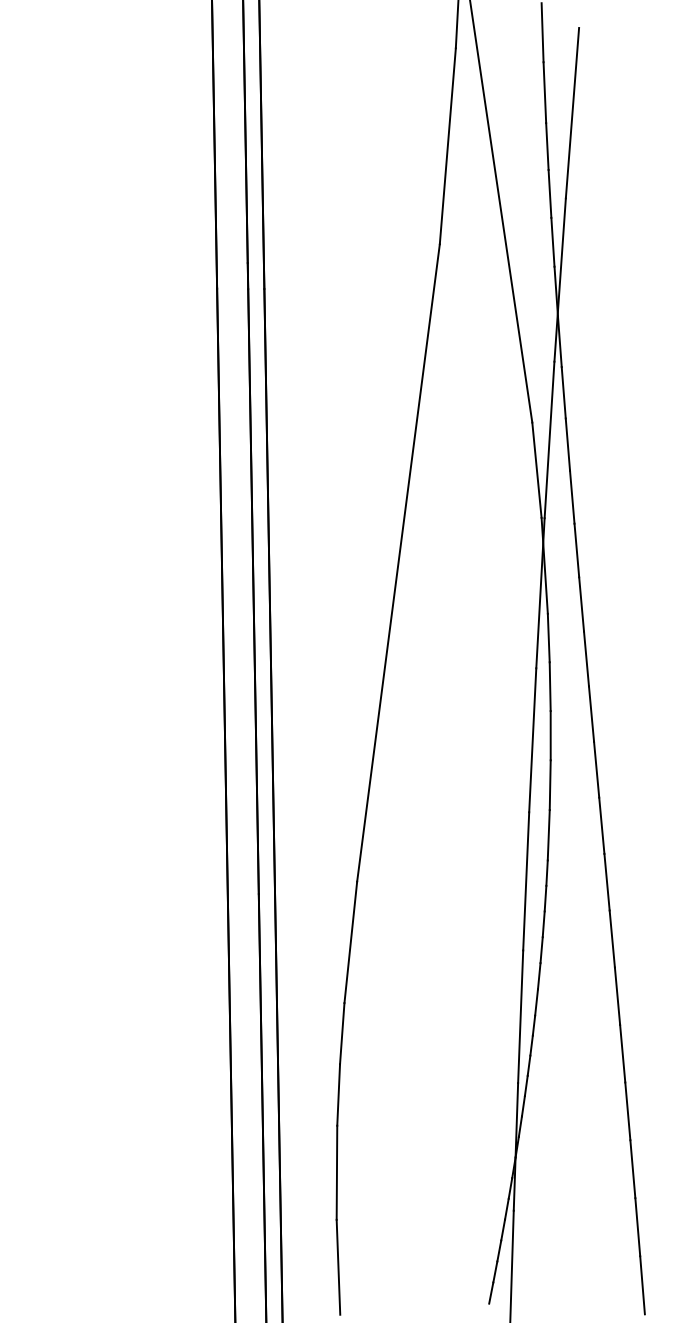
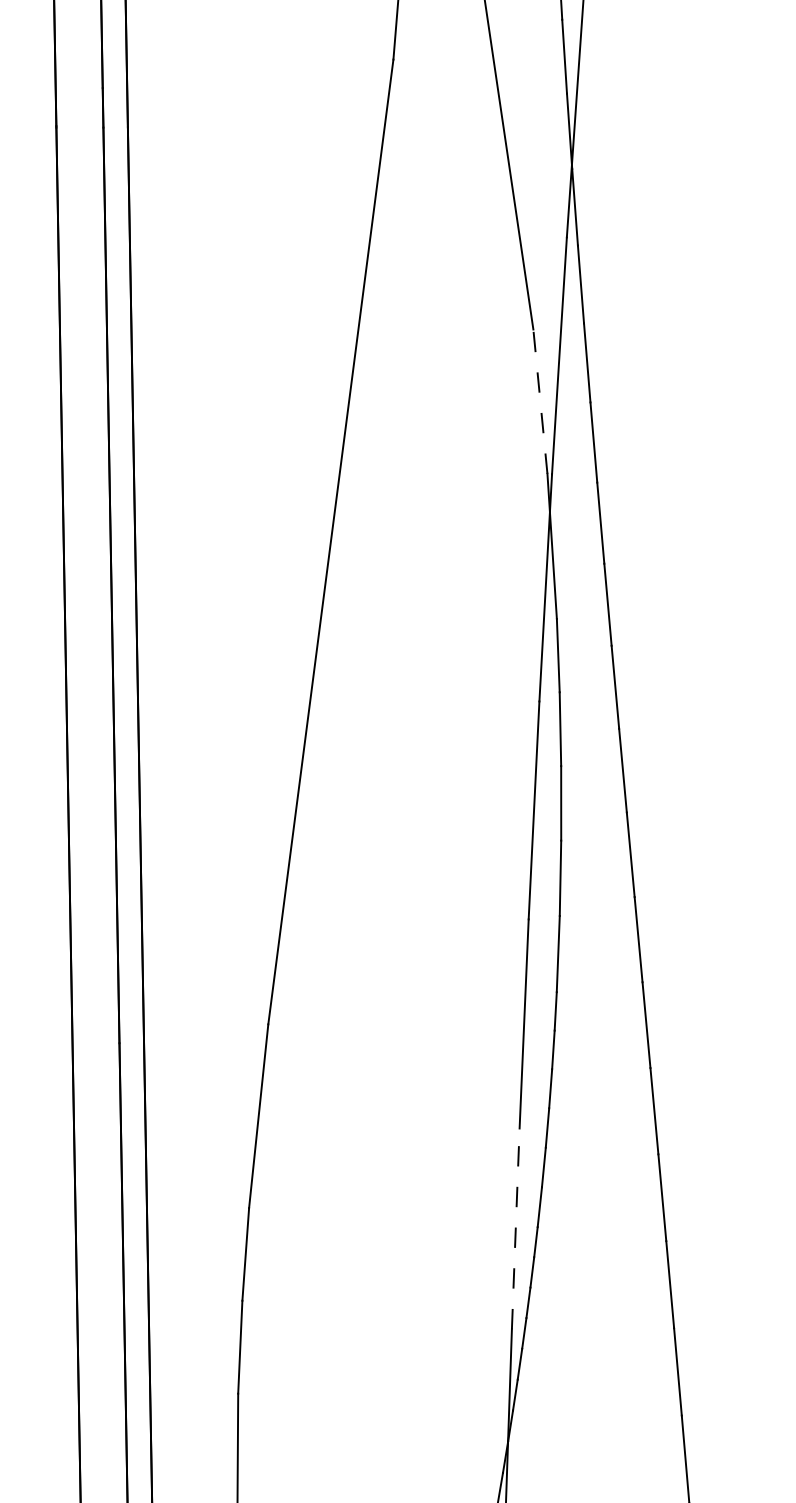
line: (536, 470) -> (539, 402), solid -> dashed
line: (520, 1016) -> (515, 1228), solid -> dashed

